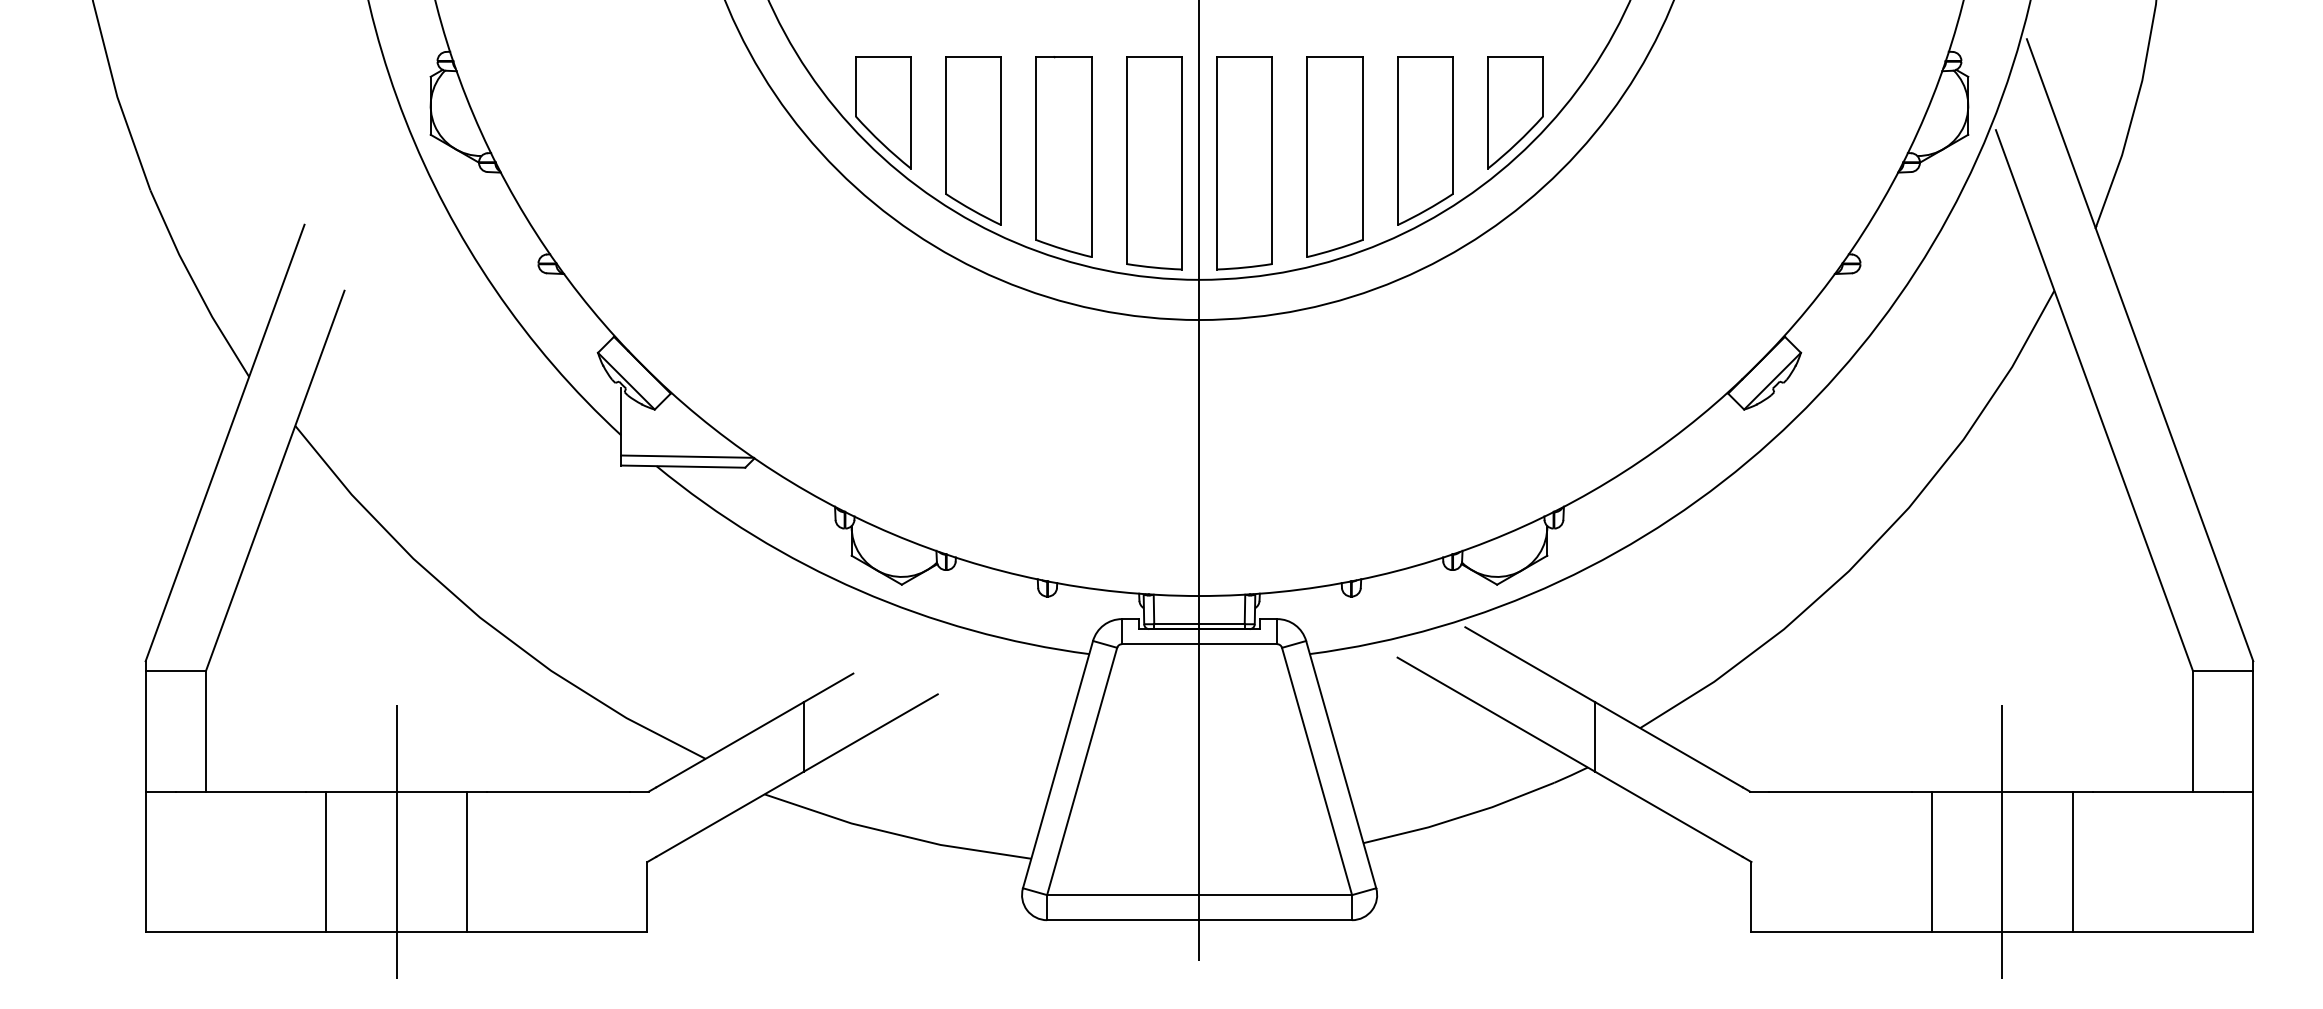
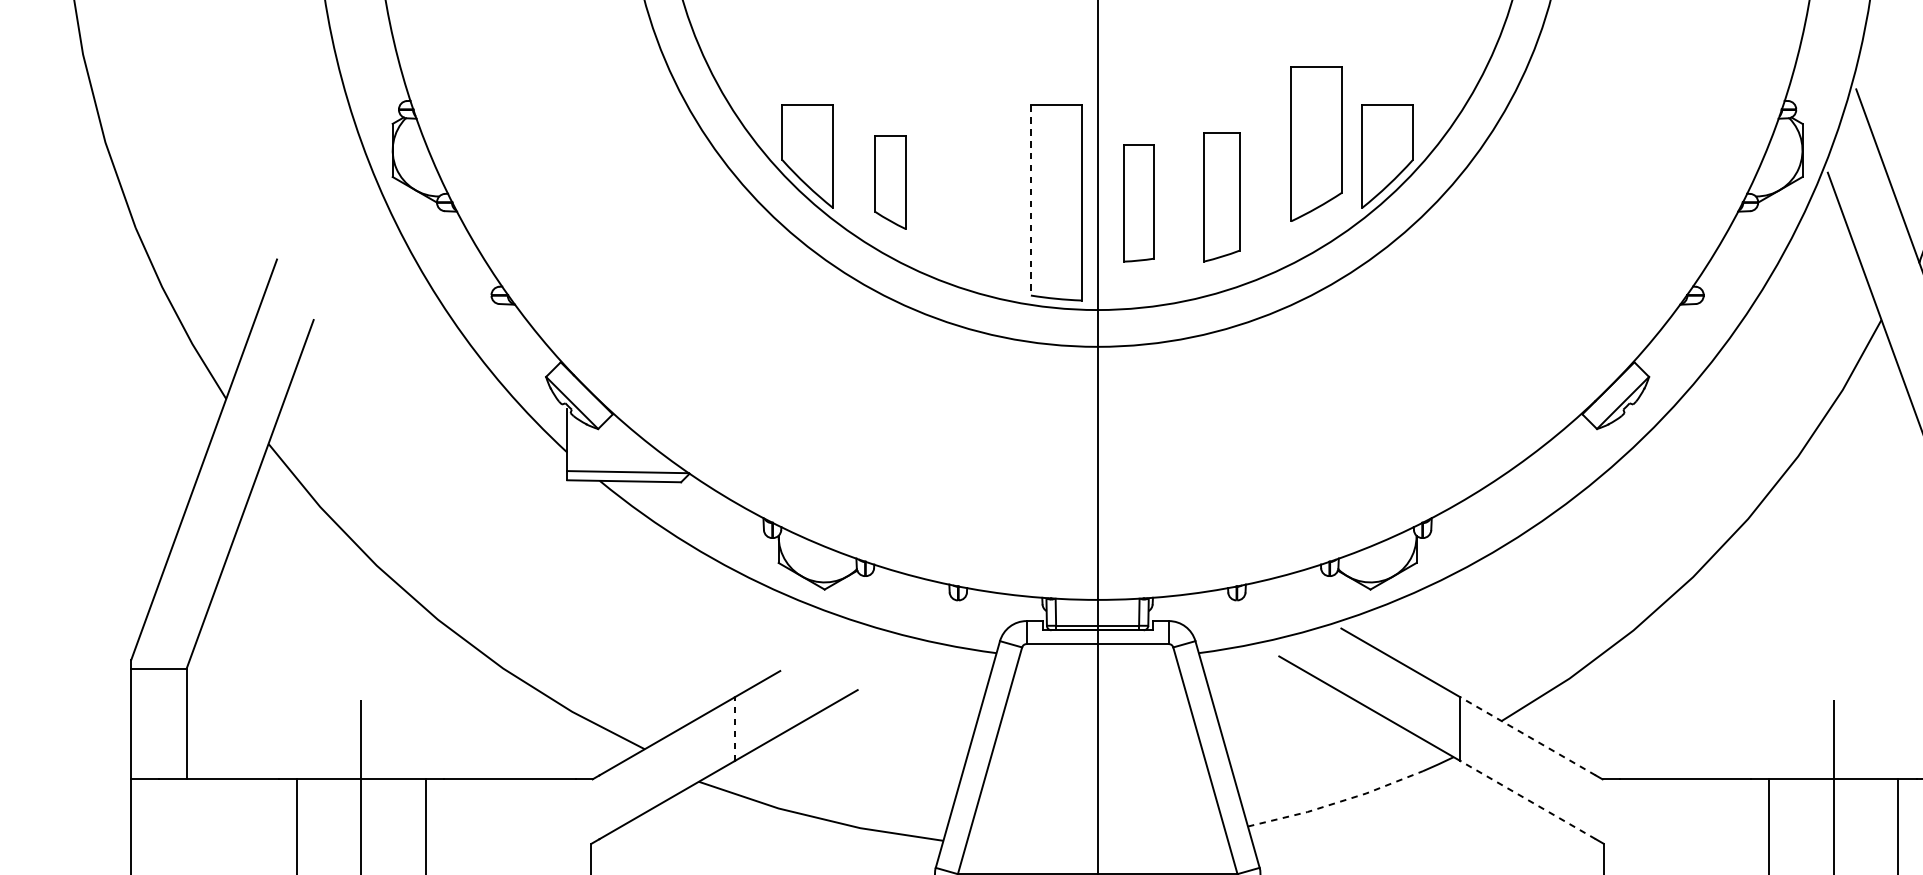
part: (973, 140) -> (890, 182), size x0.6
part: (1425, 140) -> (1316, 143), moved
part: (1063, 156) -> (972, 196), removed
part: (1334, 156) -> (1221, 196), size x0.7
line: (1126, 160) -> (1030, 200), solid -> dashed
part: (1244, 163) -> (1138, 203), size x0.6
line: (803, 736) -> (734, 728), solid -> dashed
line: (1668, 744) -> (1527, 736), solid -> dashed
line: (1668, 814) -> (1527, 800), solid -> dashed
line: (1460, 817) -> (1336, 802), solid -> dashed

